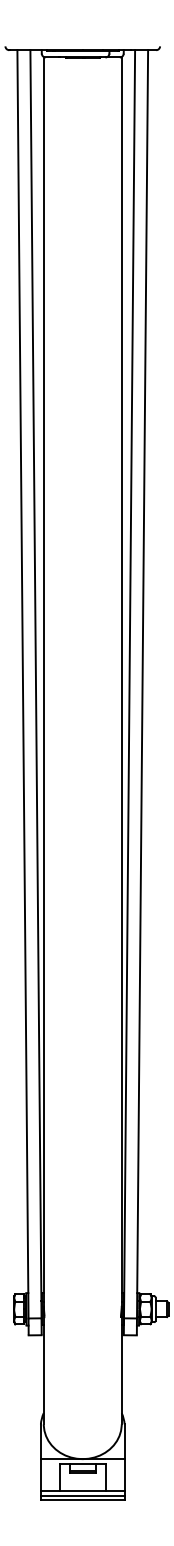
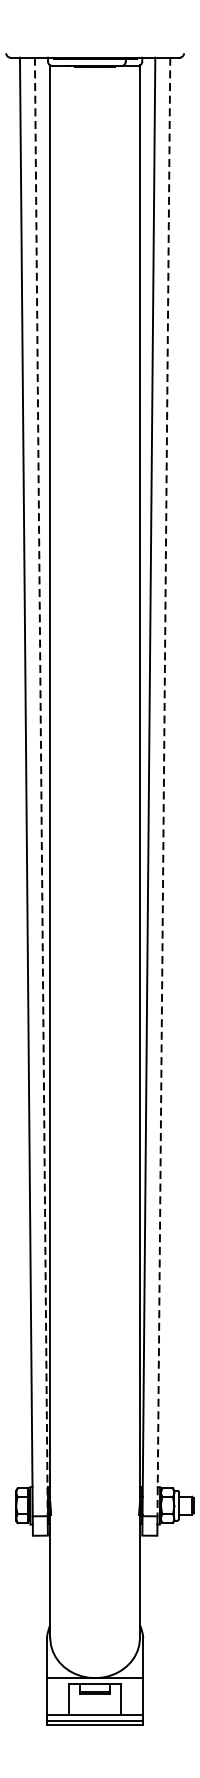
line: (35, 684) -> (40, 787), solid -> dashed
line: (142, 684) -> (163, 787), solid -> dashed

